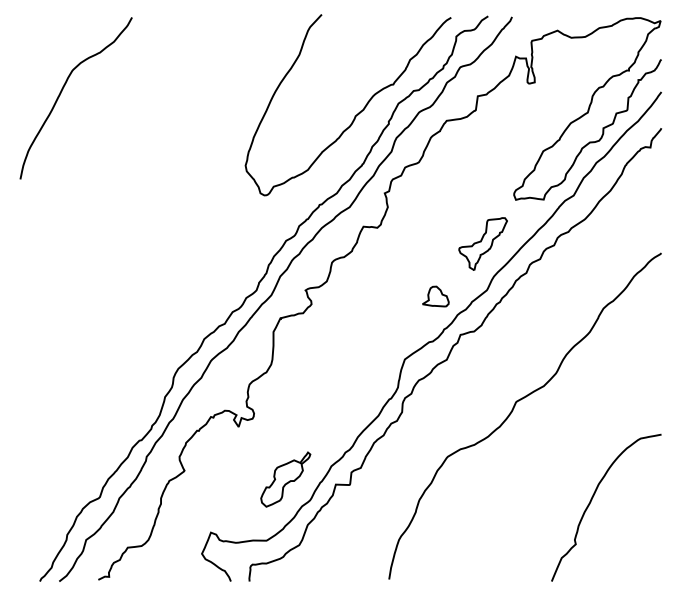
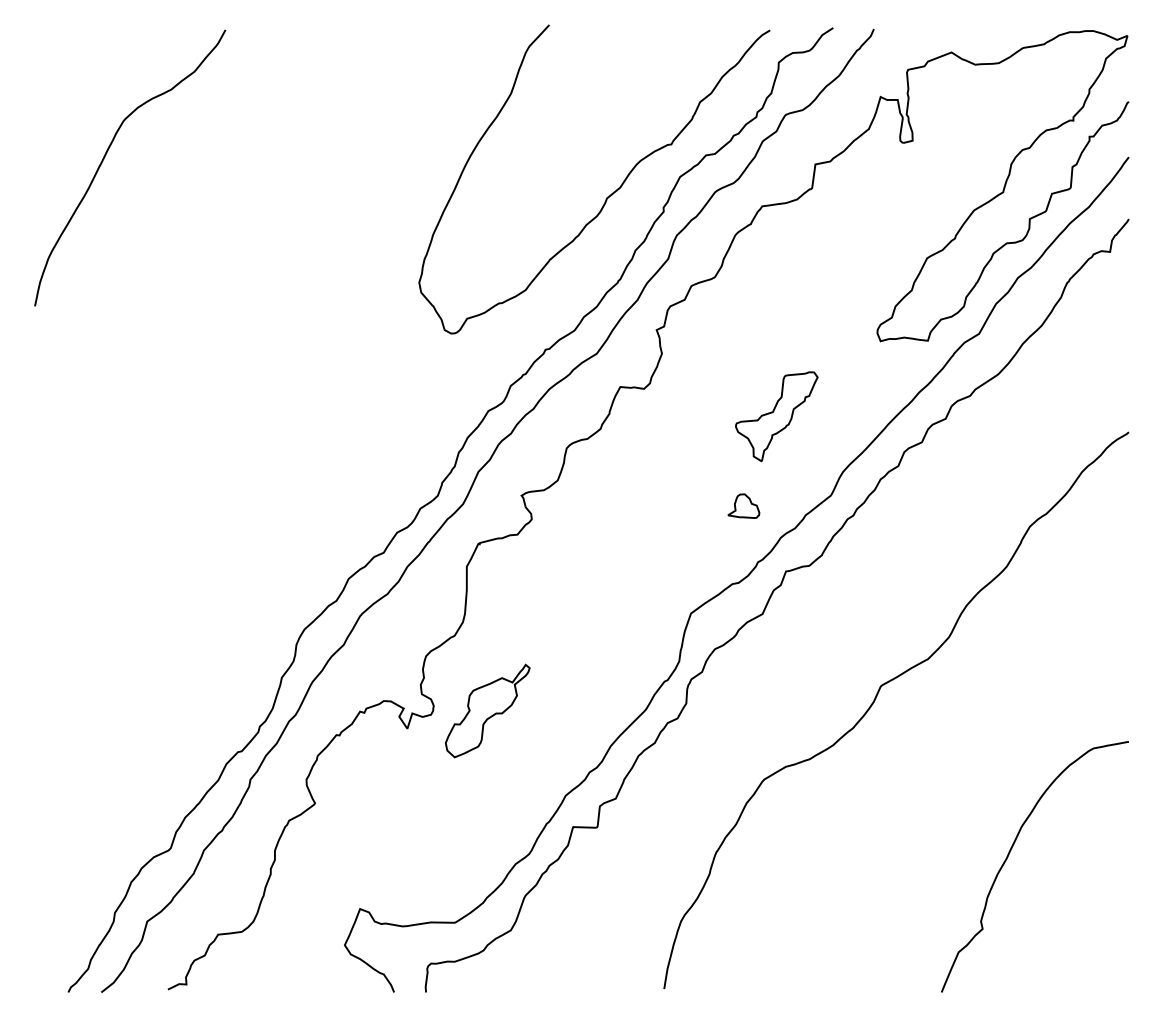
part: (482, 243) -> (775, 415), moved
part: (435, 296) -> (743, 506), size x0.7
part: (285, 479) -> (487, 710), moved

